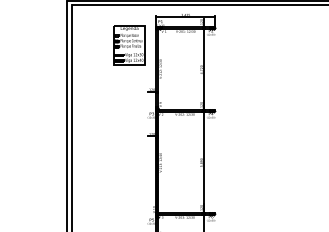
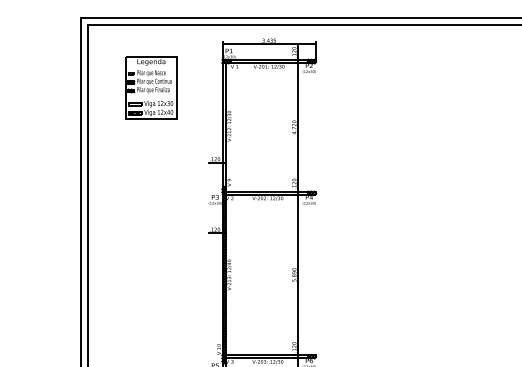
part: (129, 45) -> (151, 88), moved

